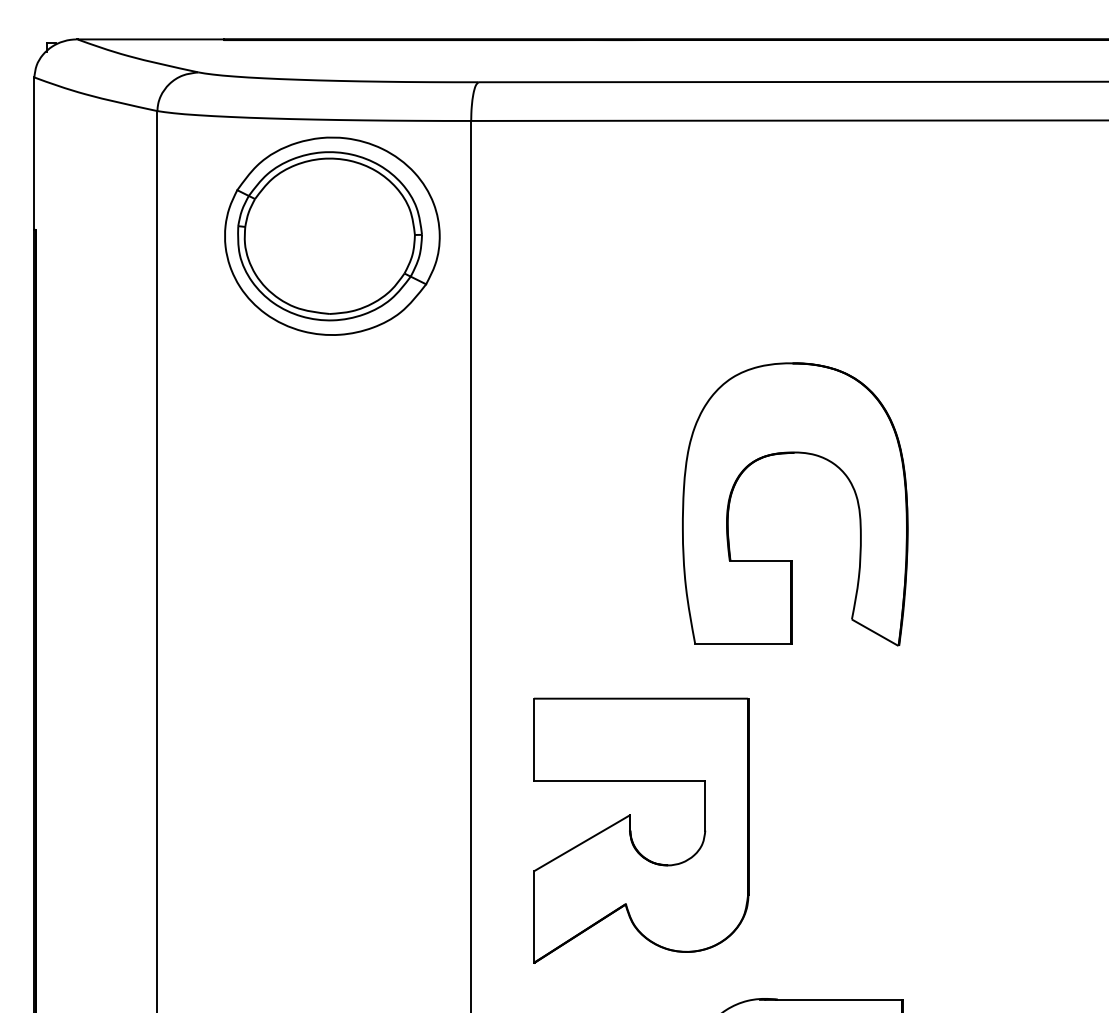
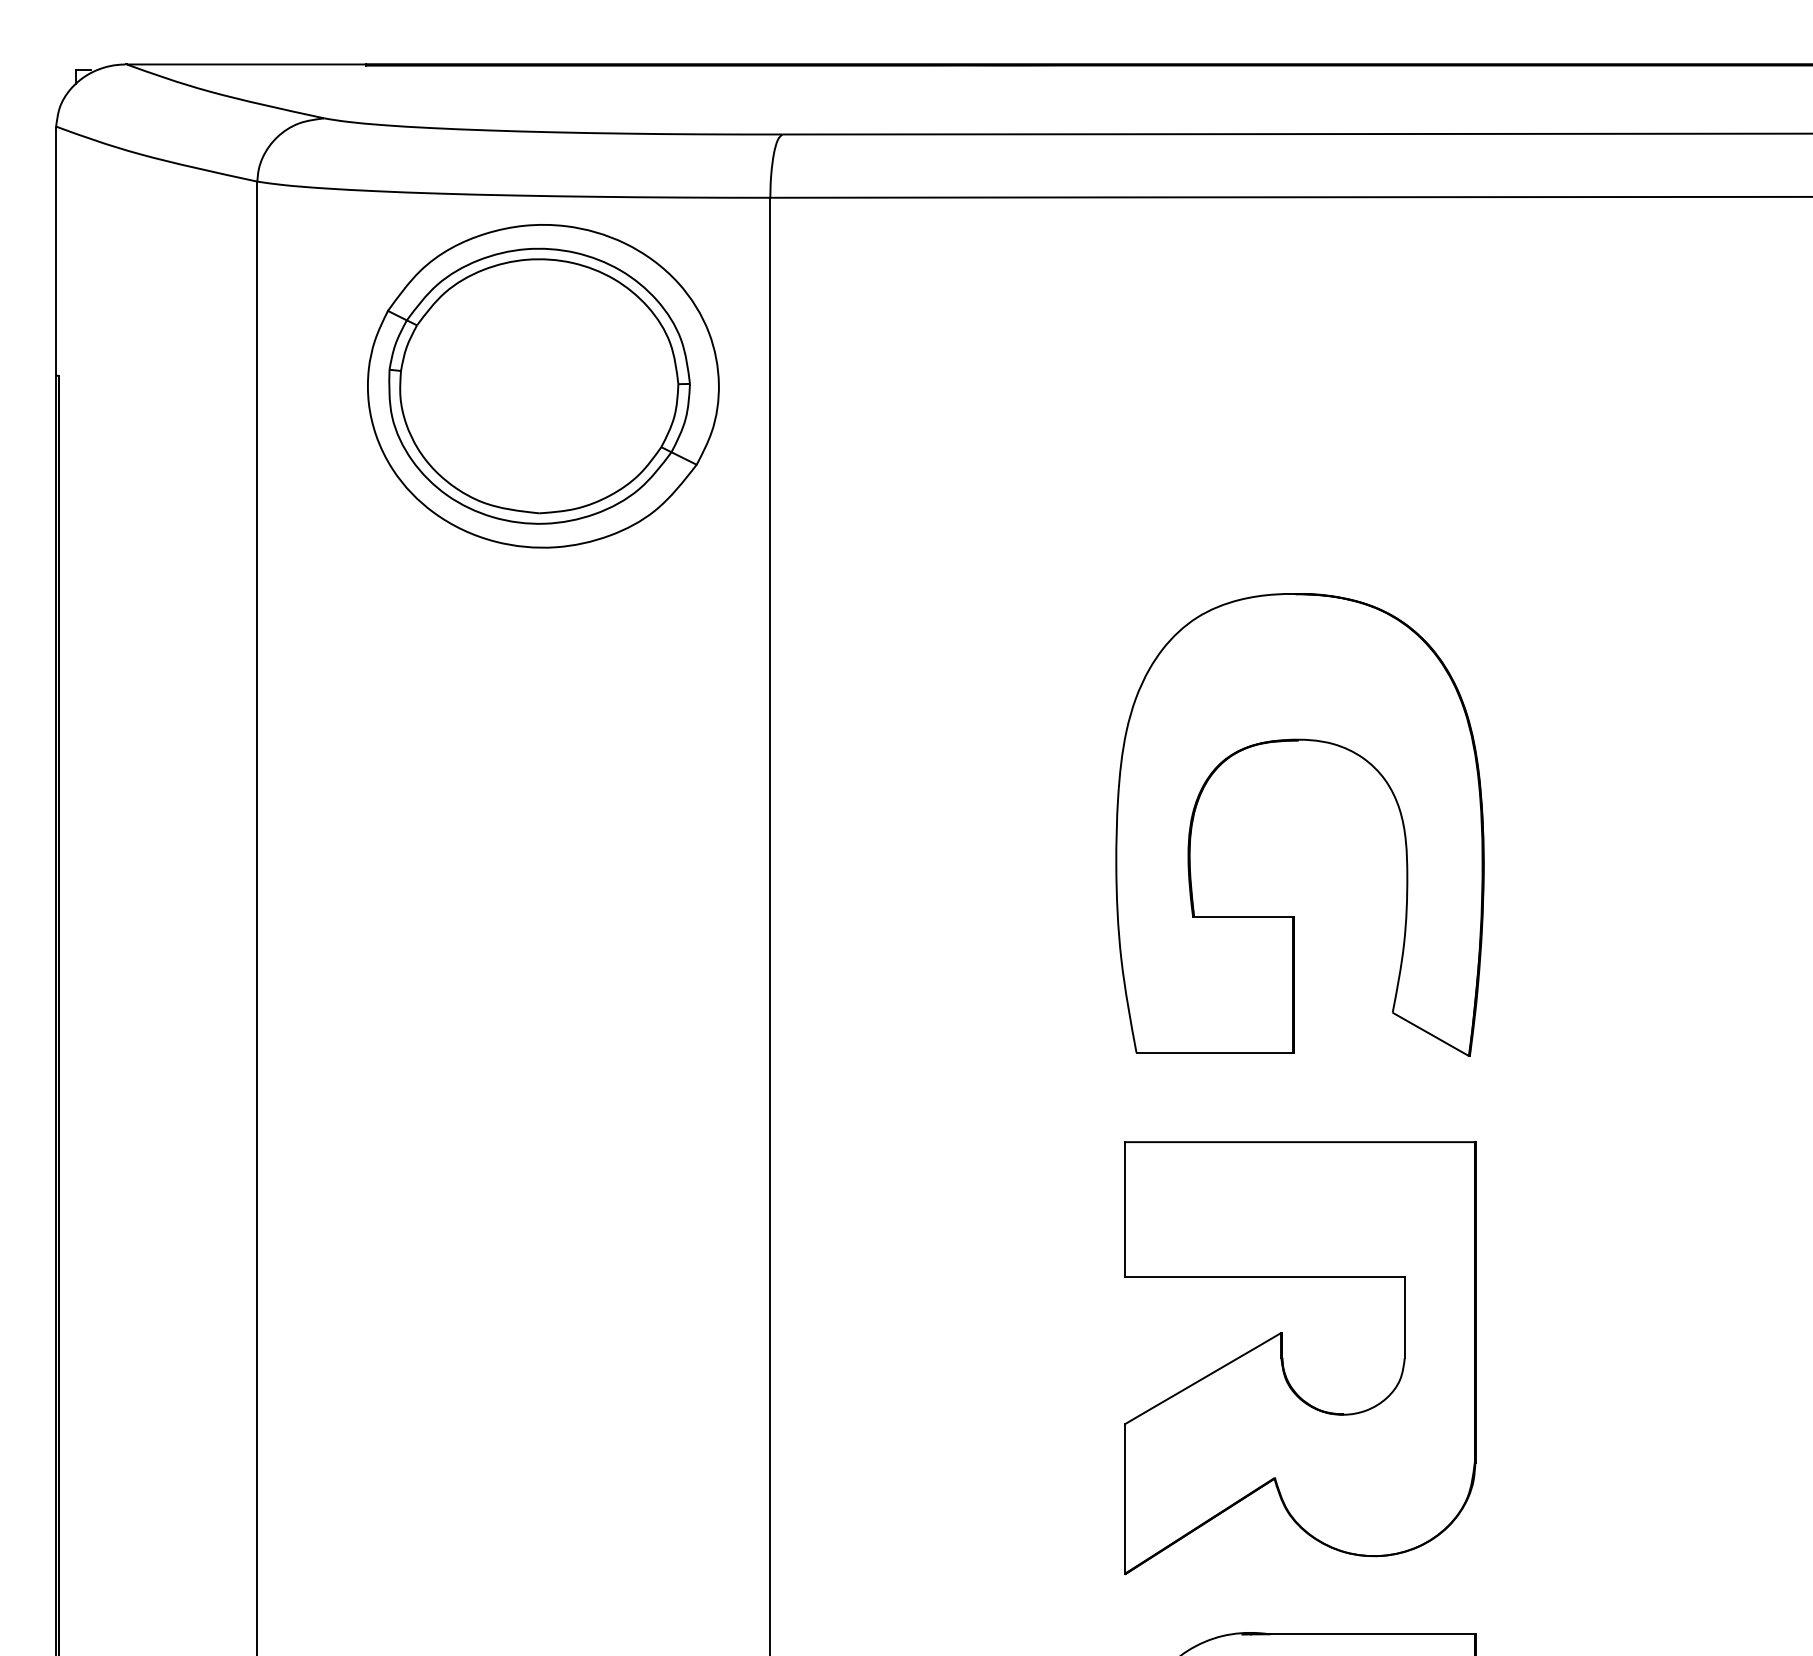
part: (631, 830) -> (1284, 1357), moved

